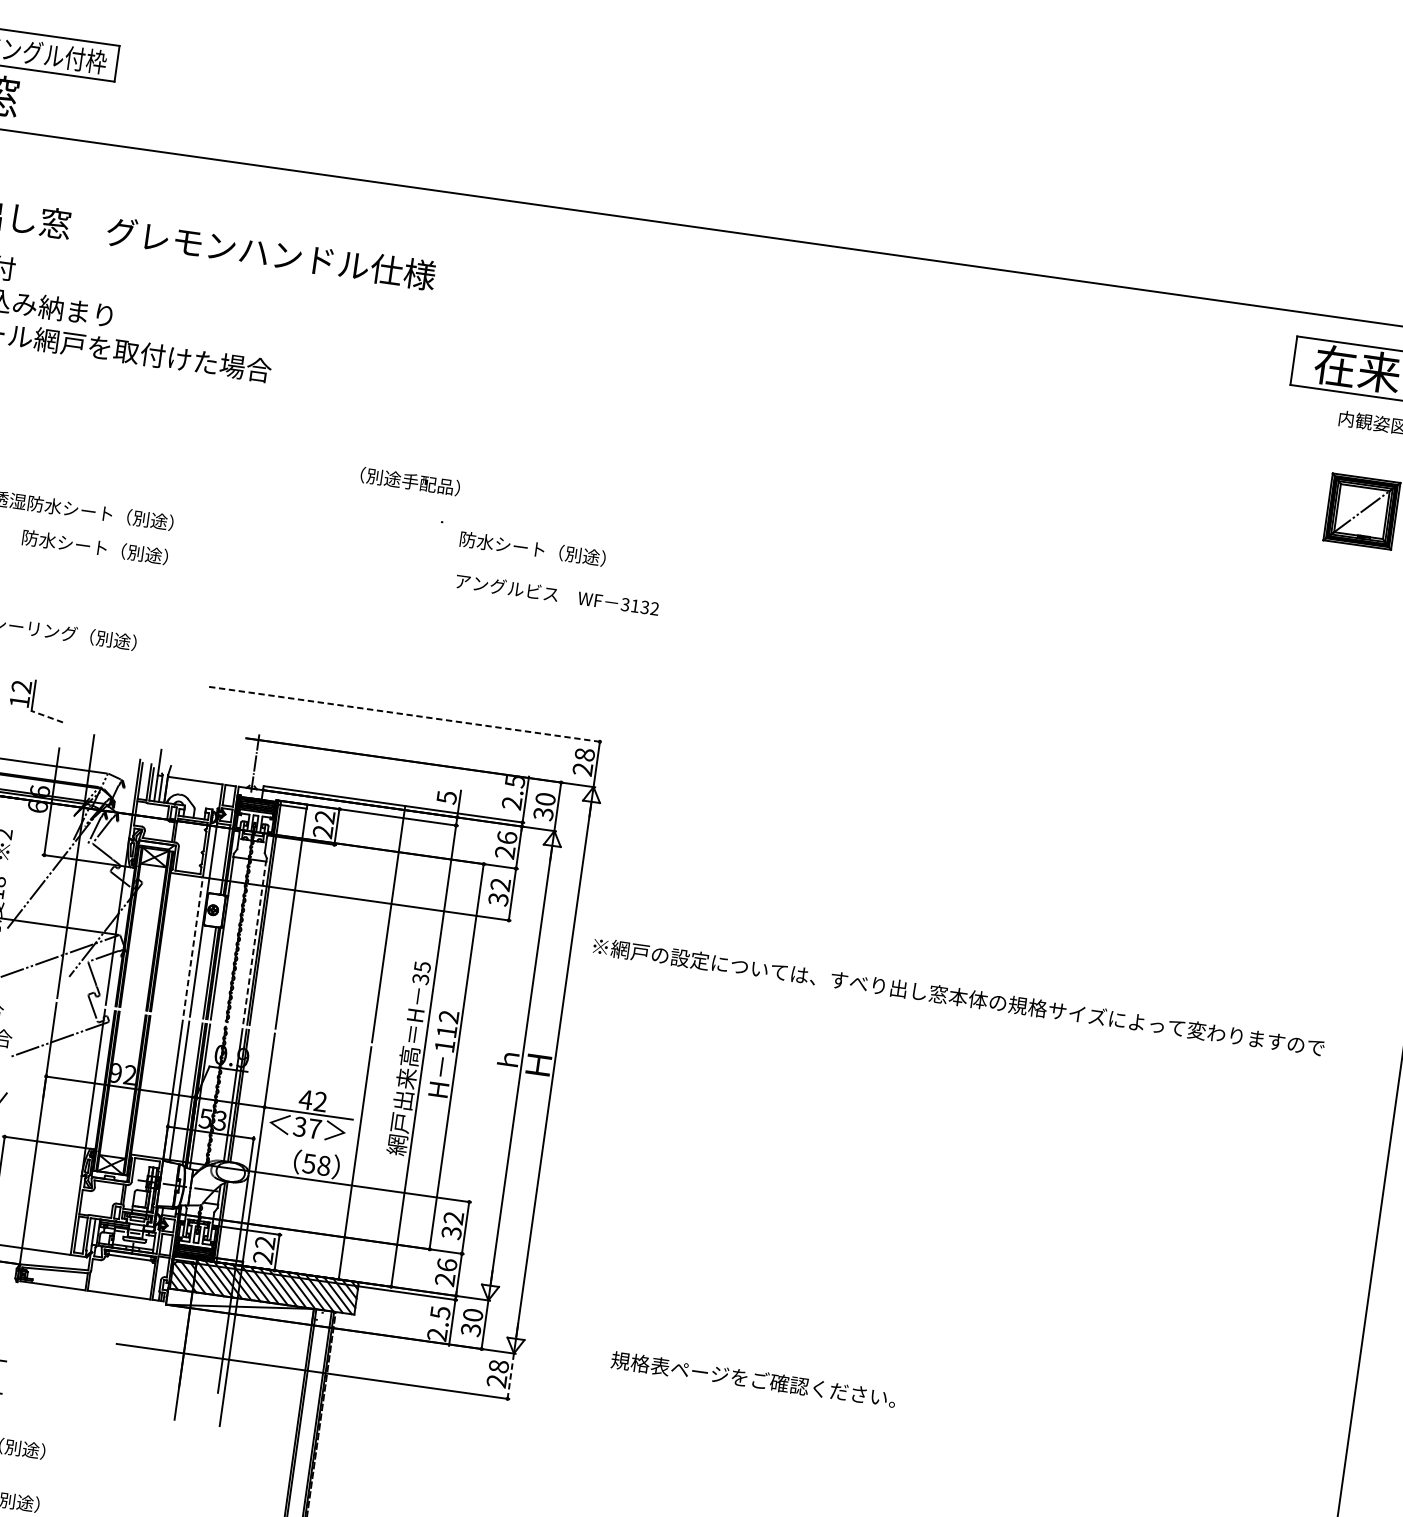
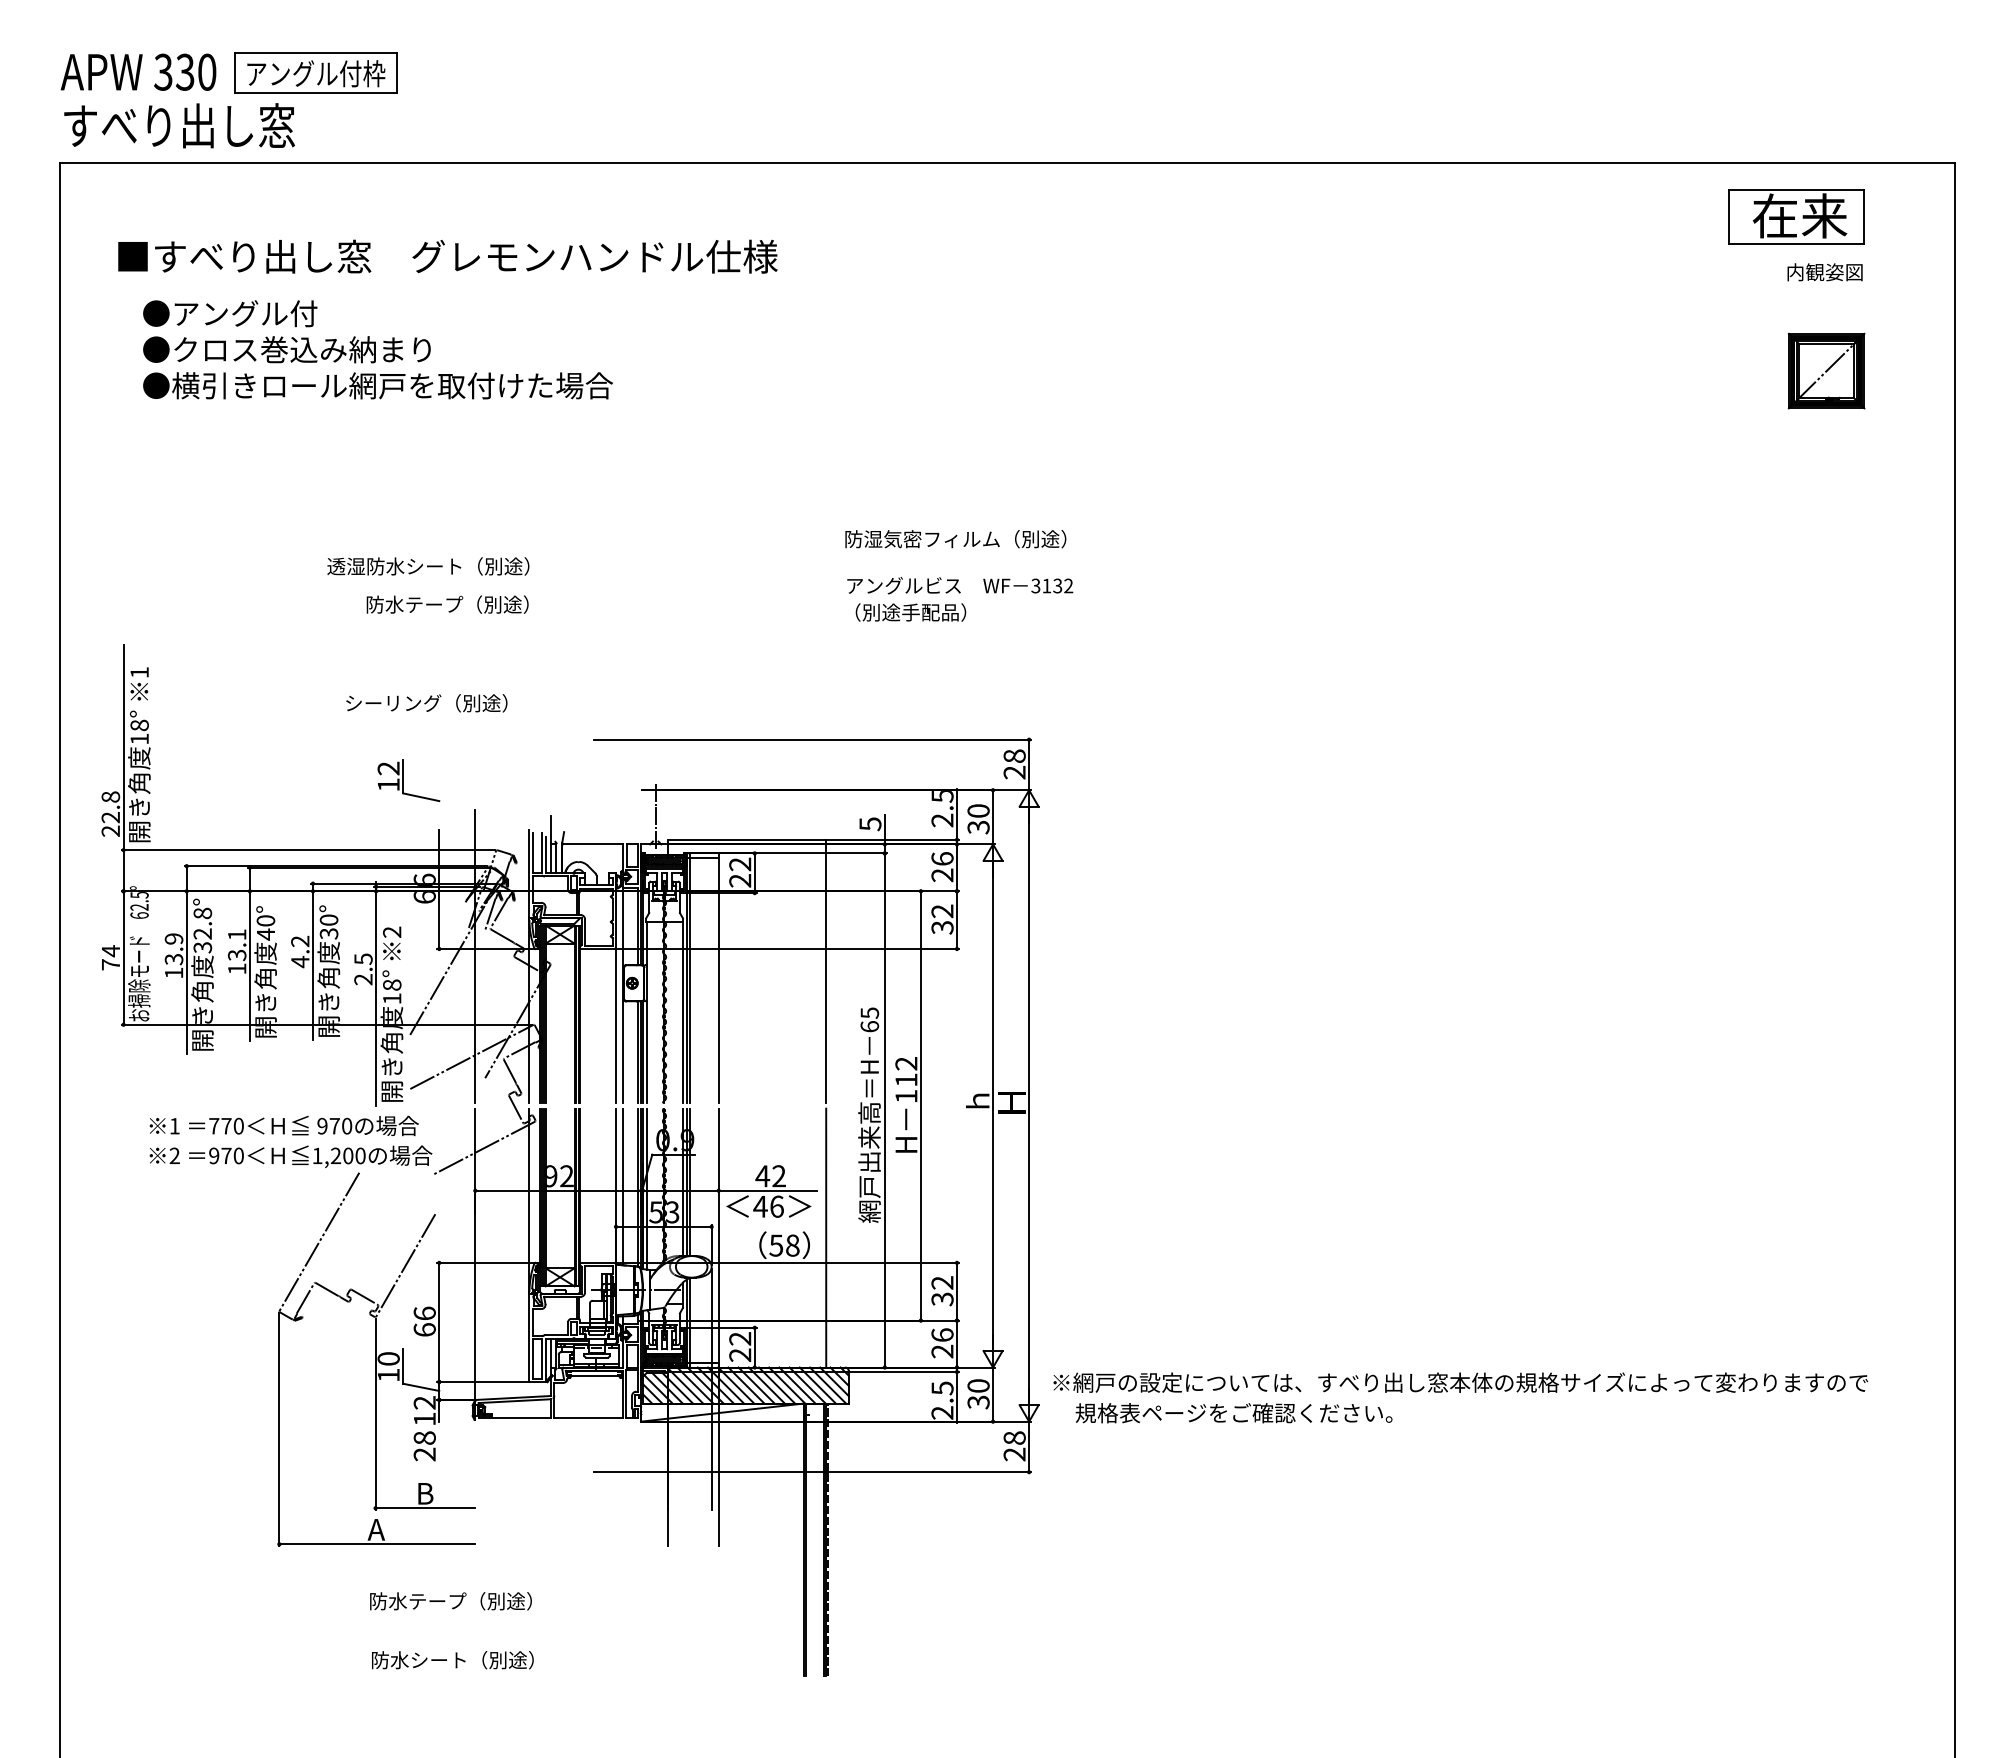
text: (409, 481) -> (910, 612), moved
text: (83, 544) -> (434, 603), 防水シート（別途） -> 防水テープ（別途）
text: (568, 554) -> (965, 539), 防水シート（別途） -> 防湿気密フィルム（別途）
line: (405, 714) -> (812, 739), dashed -> solid
line: (46, 716) -> (420, 797), dashed -> solid
line: (254, 942) -> (682, 1012), dashed -> solid
line: (193, 945) -> (616, 1024), dashed -> solid
text: (420, 978) -> (869, 1026), 35 -> 65
text: (958, 996) -> (1460, 1382), moved
text: (307, 1127) -> (768, 1206), 37 -> 46
line: (511, 1376) -> (1029, 1447), dashed -> solid
text: (753, 1379) -> (1233, 1413), moved

